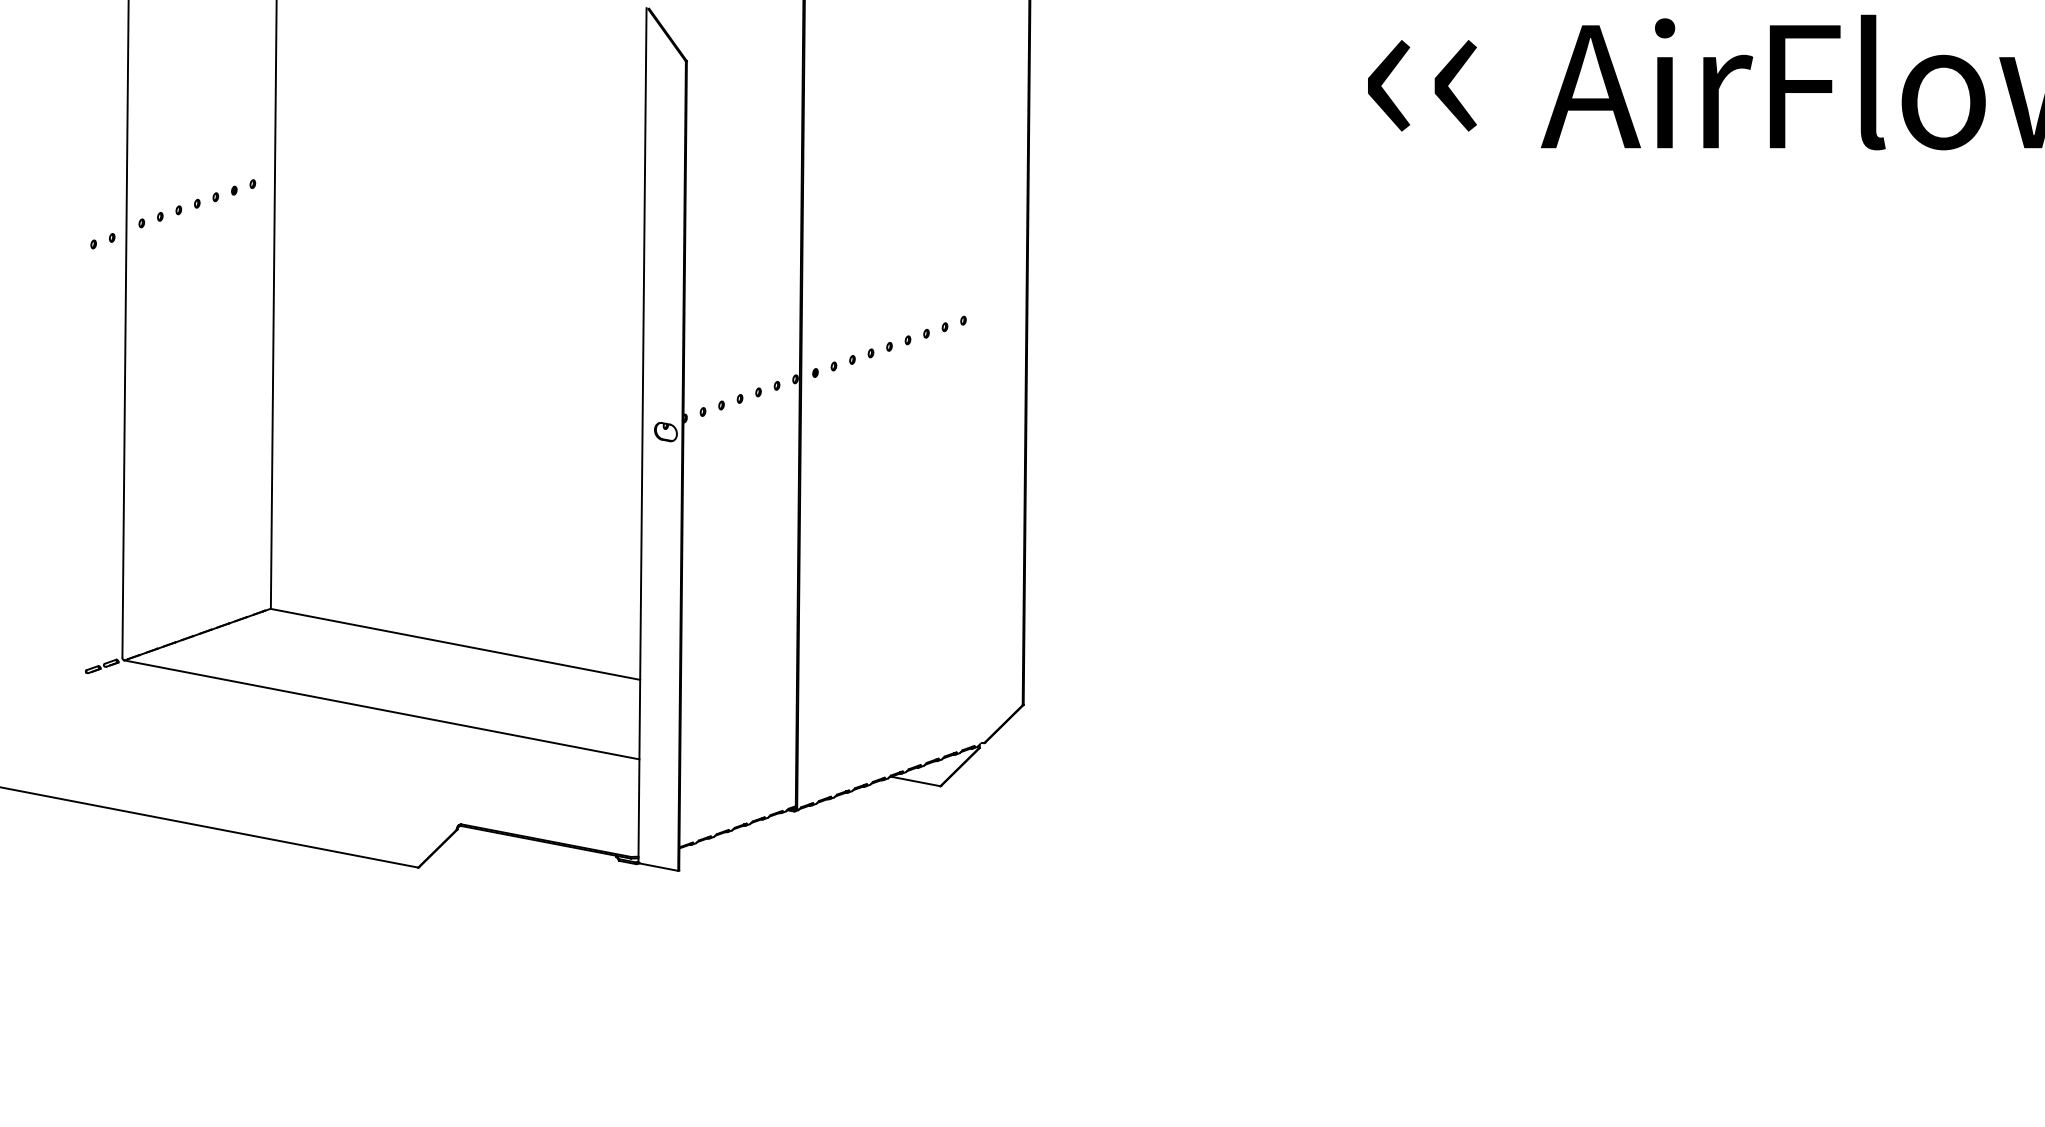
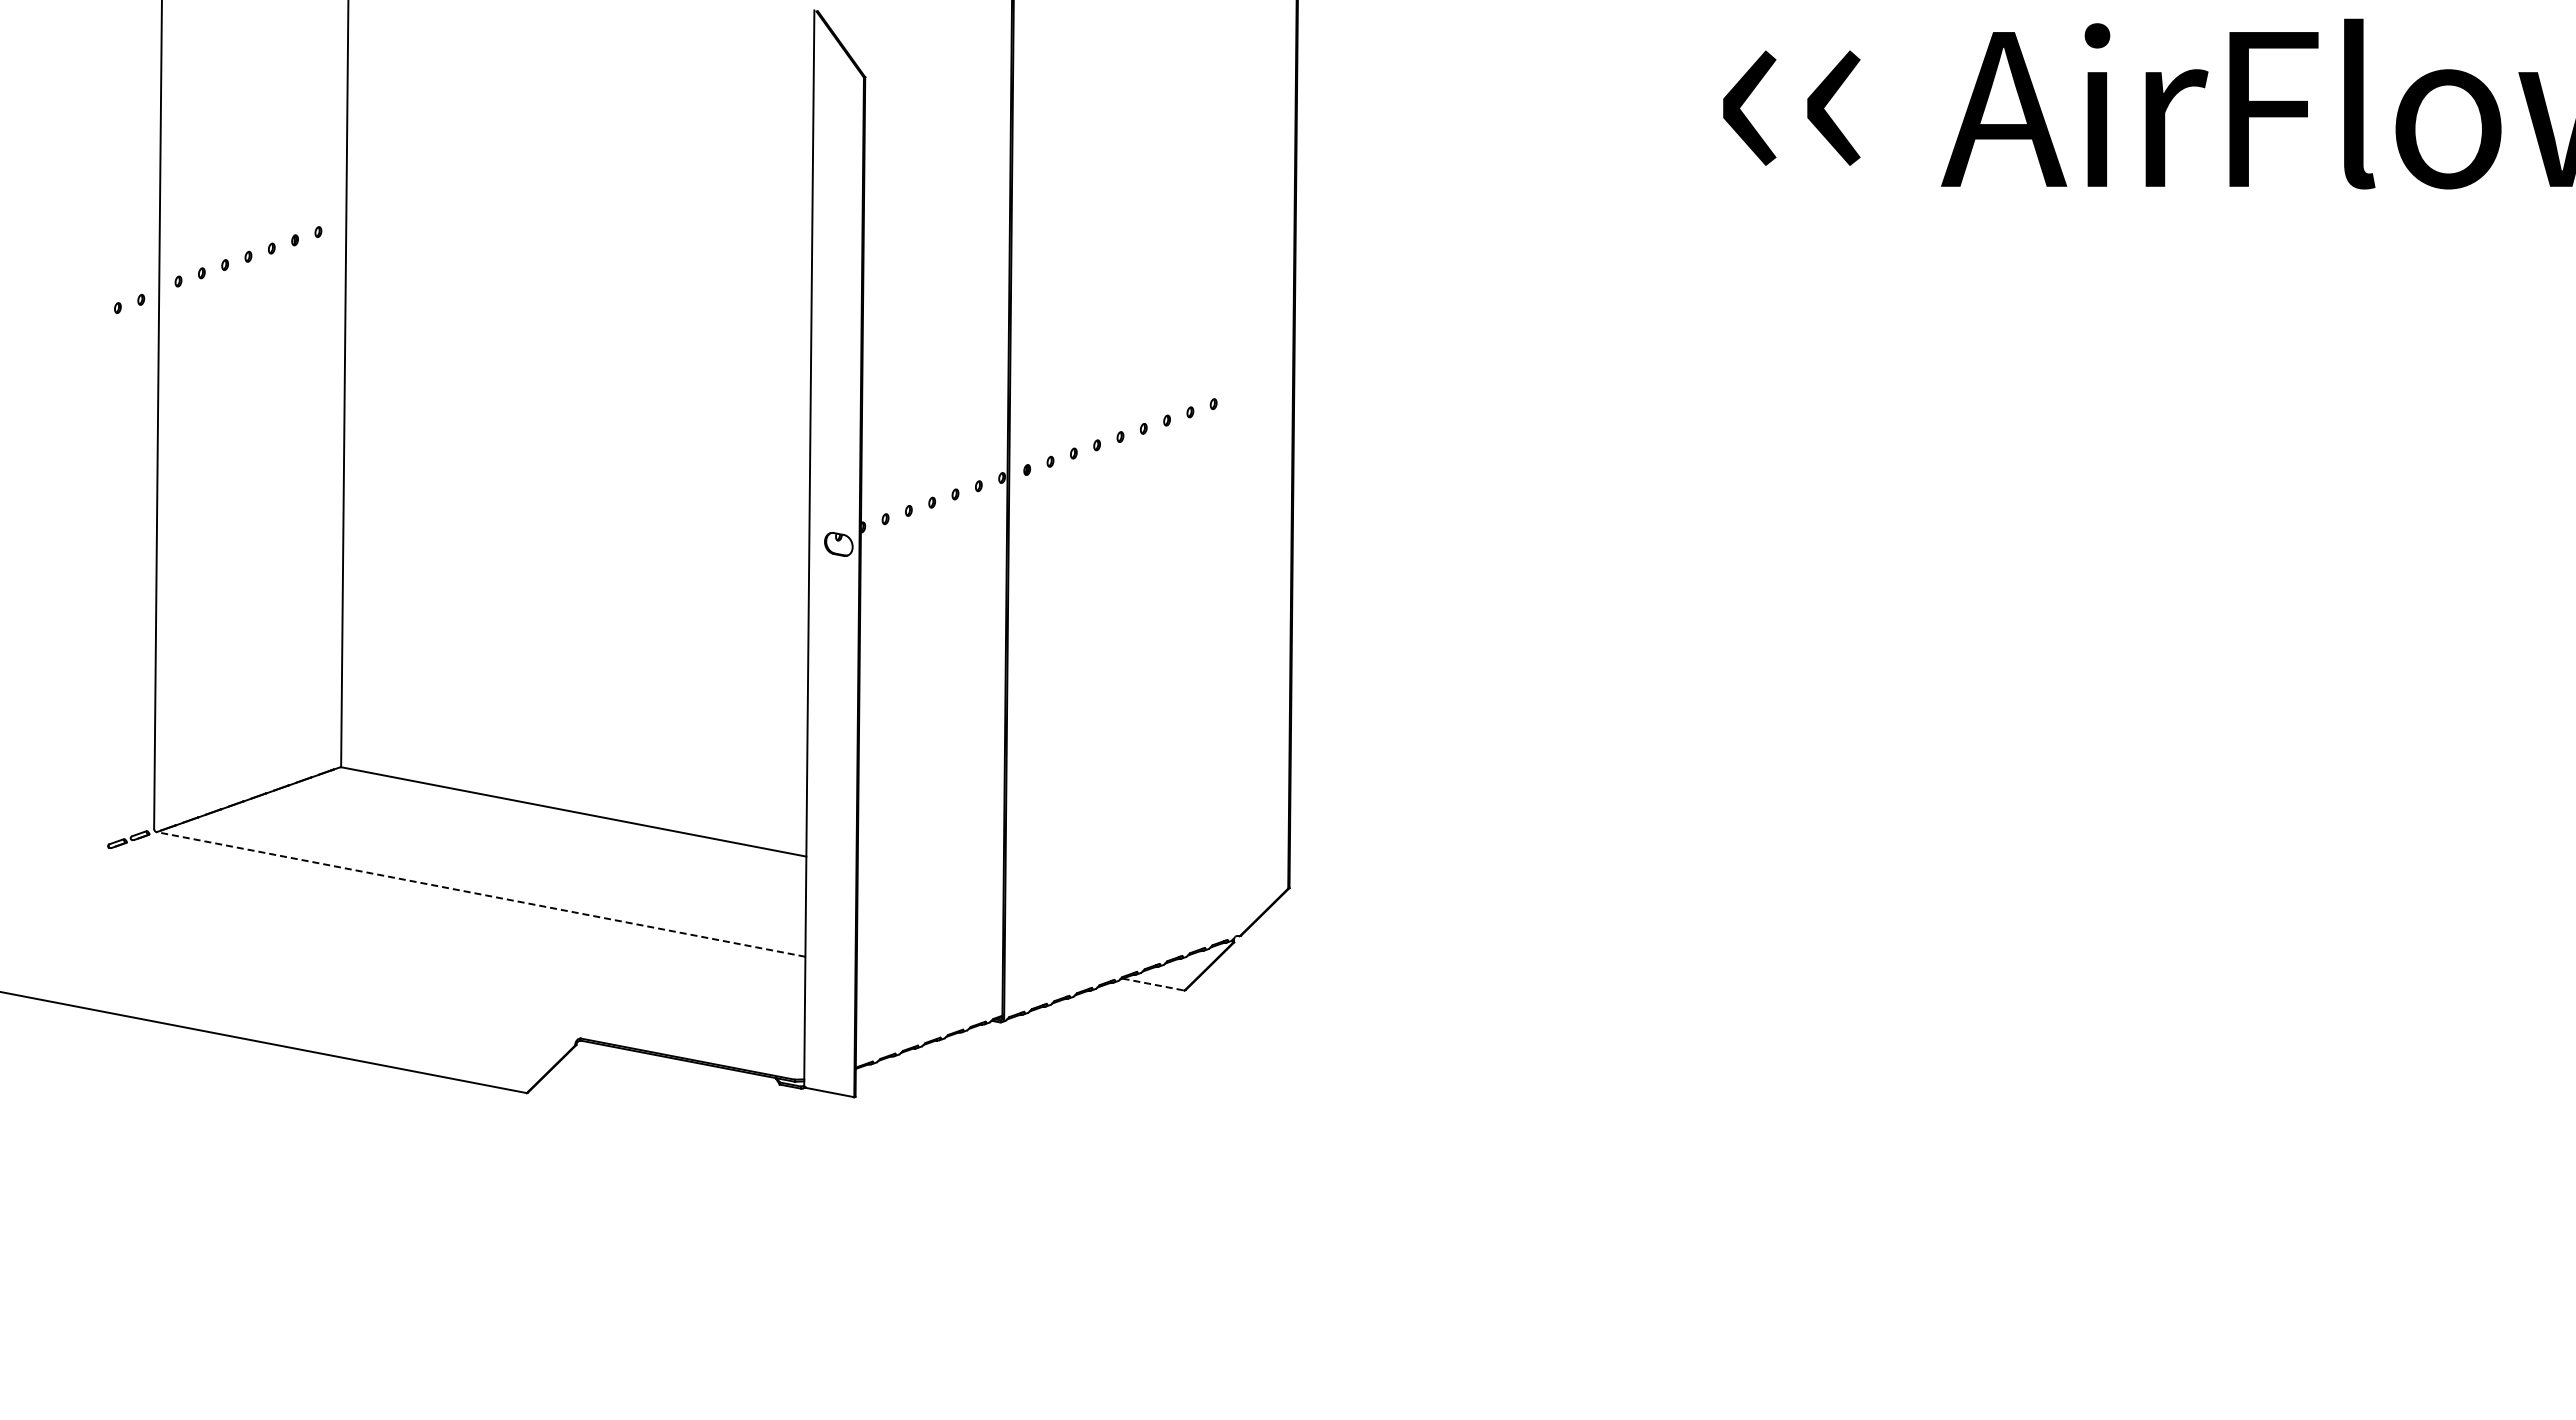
line: (381, 709) -> (480, 894), solid -> dashed
line: (915, 781) -> (1153, 984), solid -> dashed

